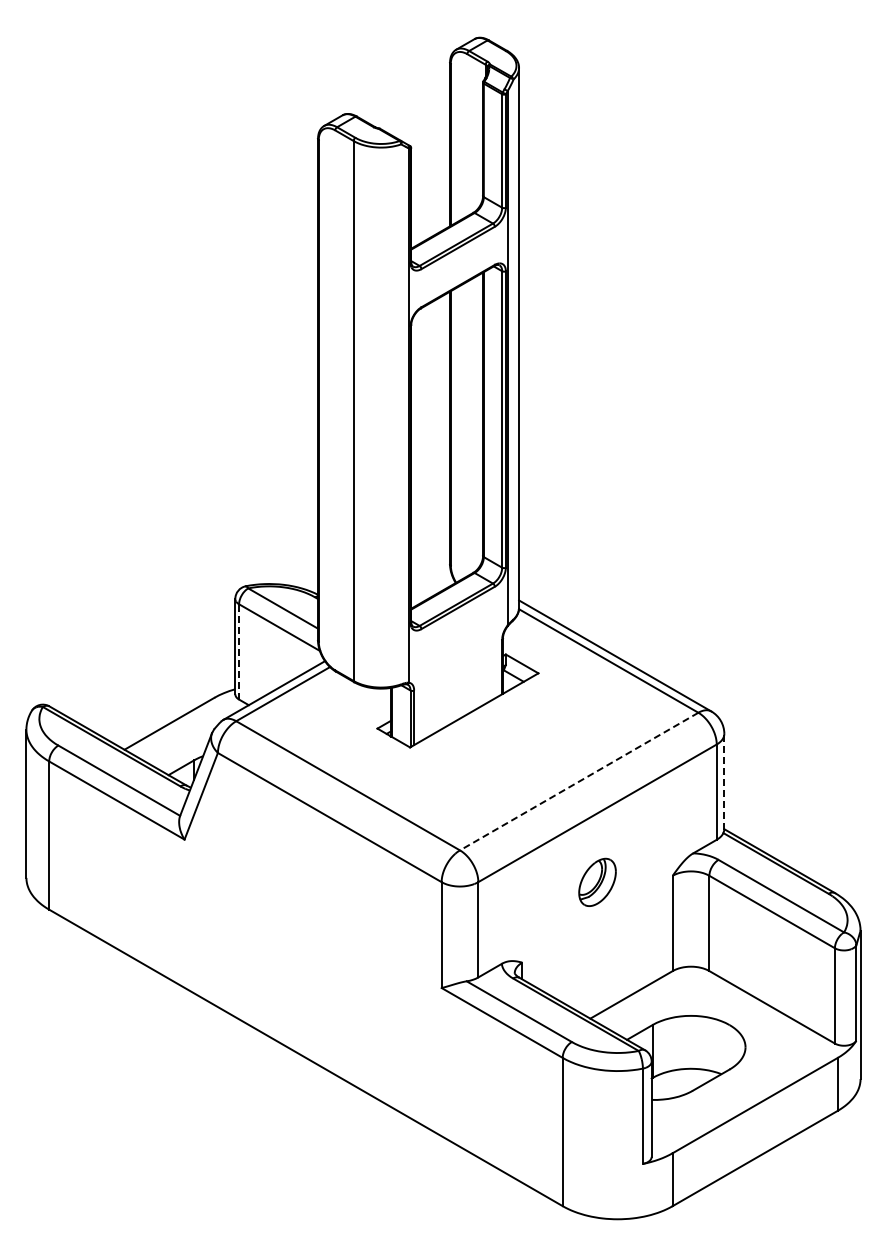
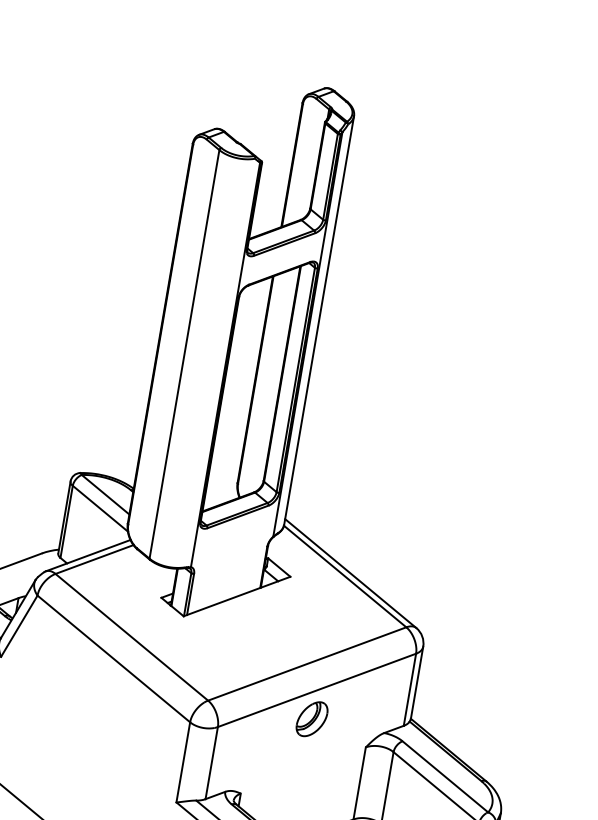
line: (239, 651) -> (67, 521), dashed -> solid
line: (579, 781) -> (307, 663), dashed -> solid
line: (724, 781) -> (417, 682), dashed -> solid
part: (597, 881) -> (312, 718), moved

